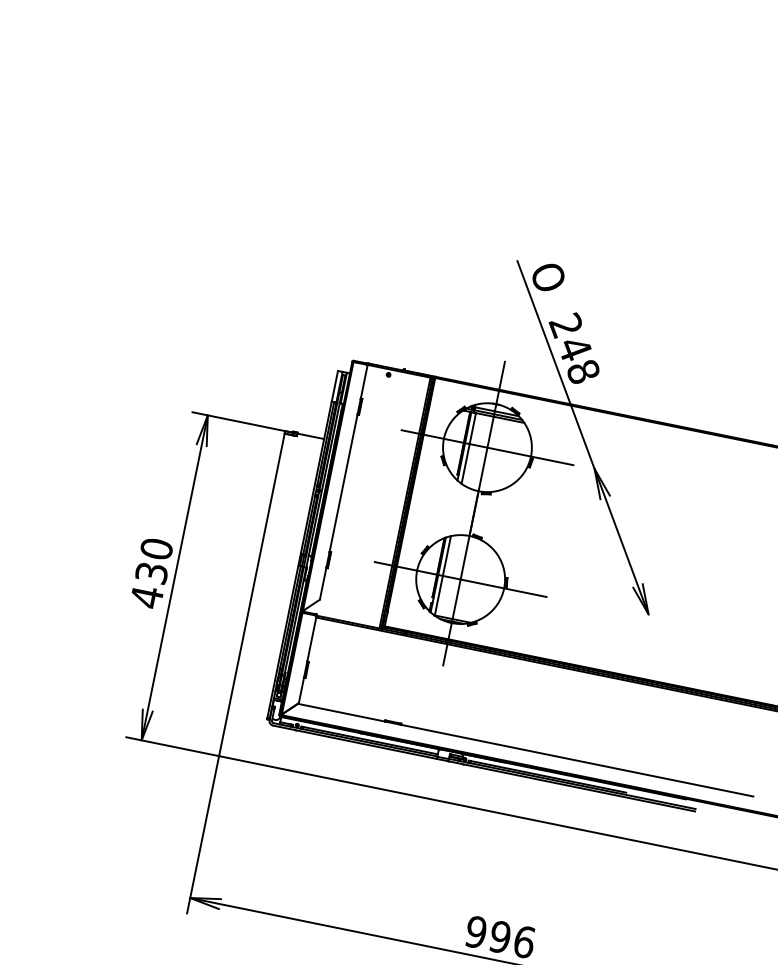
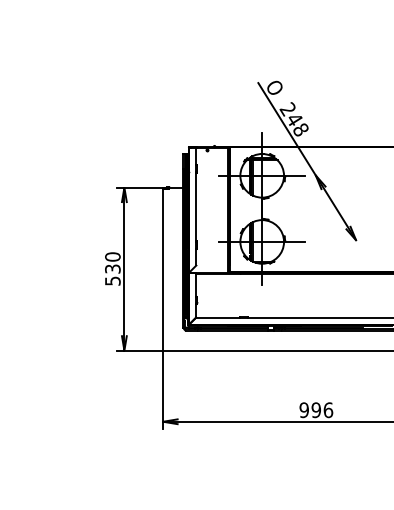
text: (146, 597) -> (112, 281), 430 -> 530

